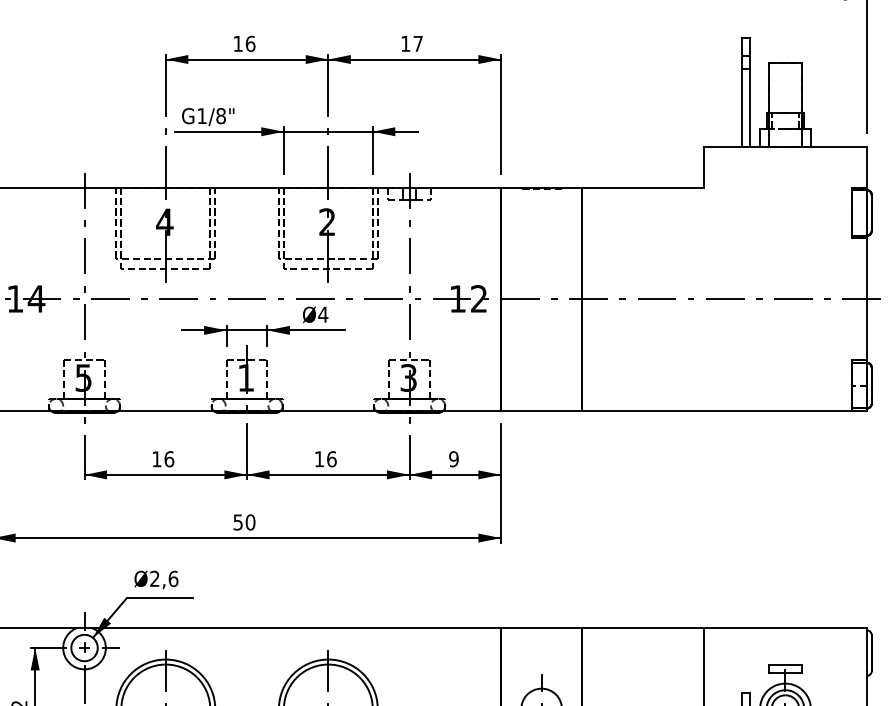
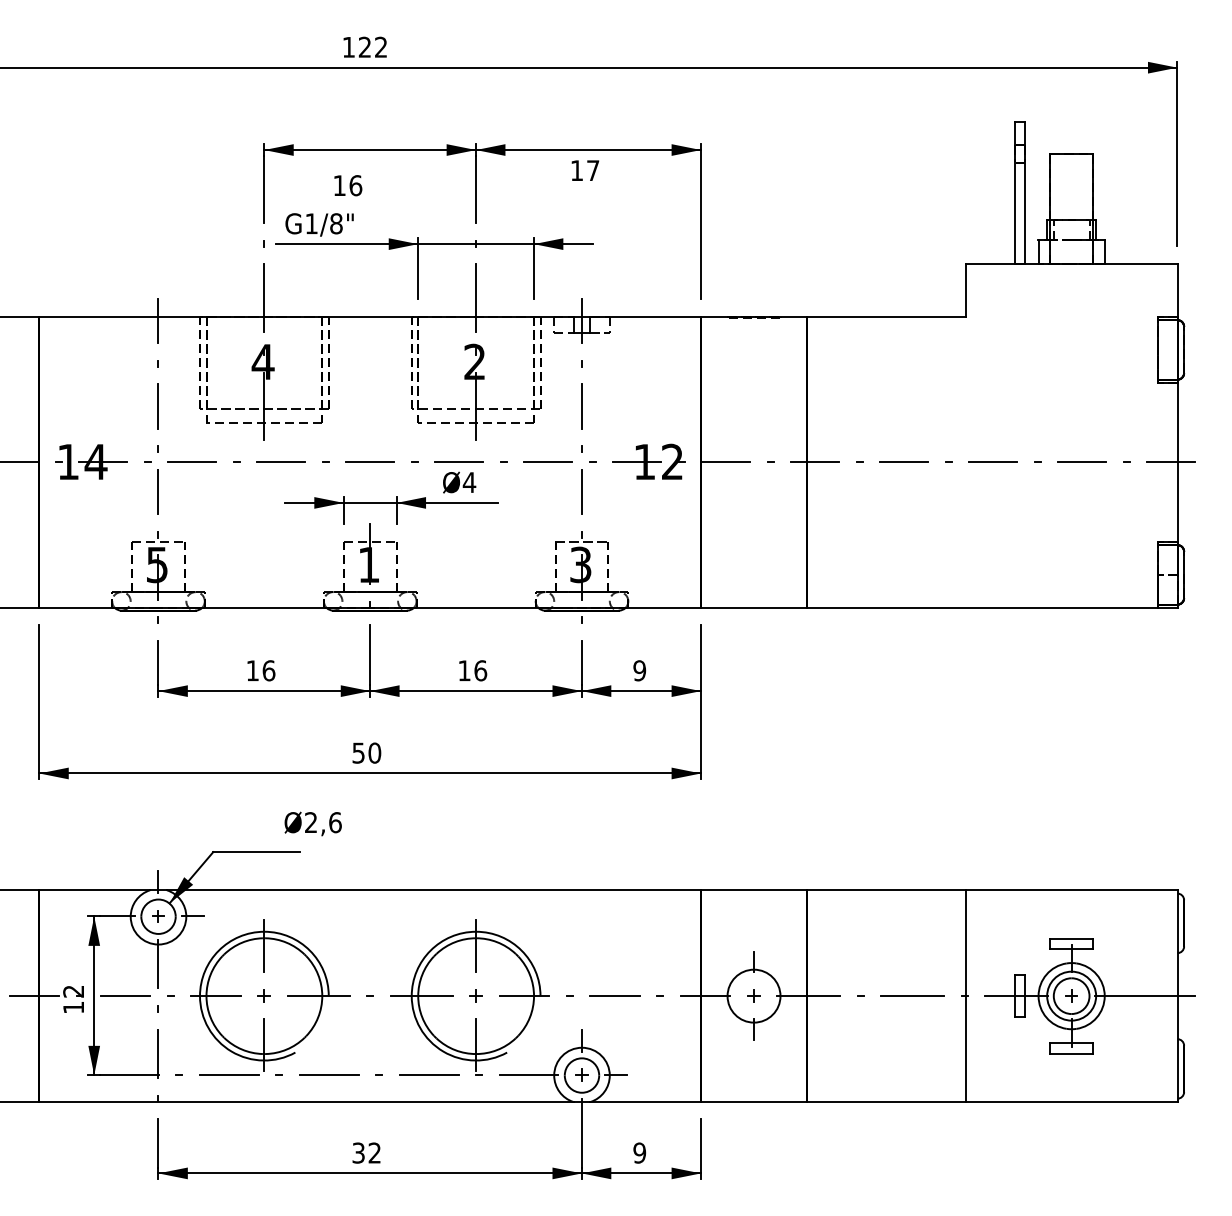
text: (244, 43) -> (348, 185), moved
text: (412, 43) -> (585, 170), moved
text: (155, 579) -> (312, 823), moved

